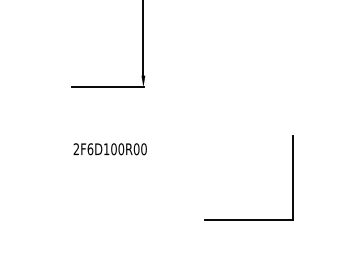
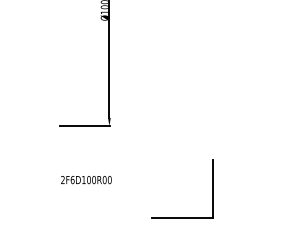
text: (110, 149) -> (86, 180), moved

